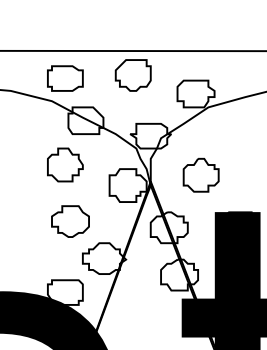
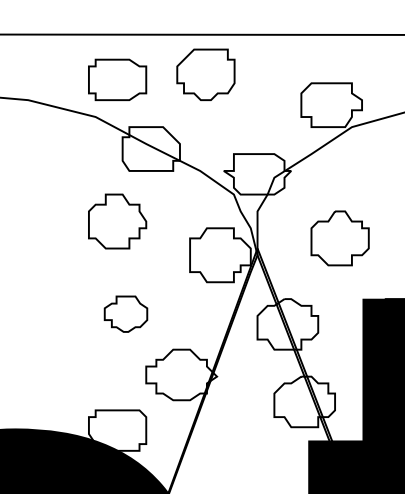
part: (132, 75) -> (204, 74), moved
part: (70, 221) -> (125, 314), size x0.7

